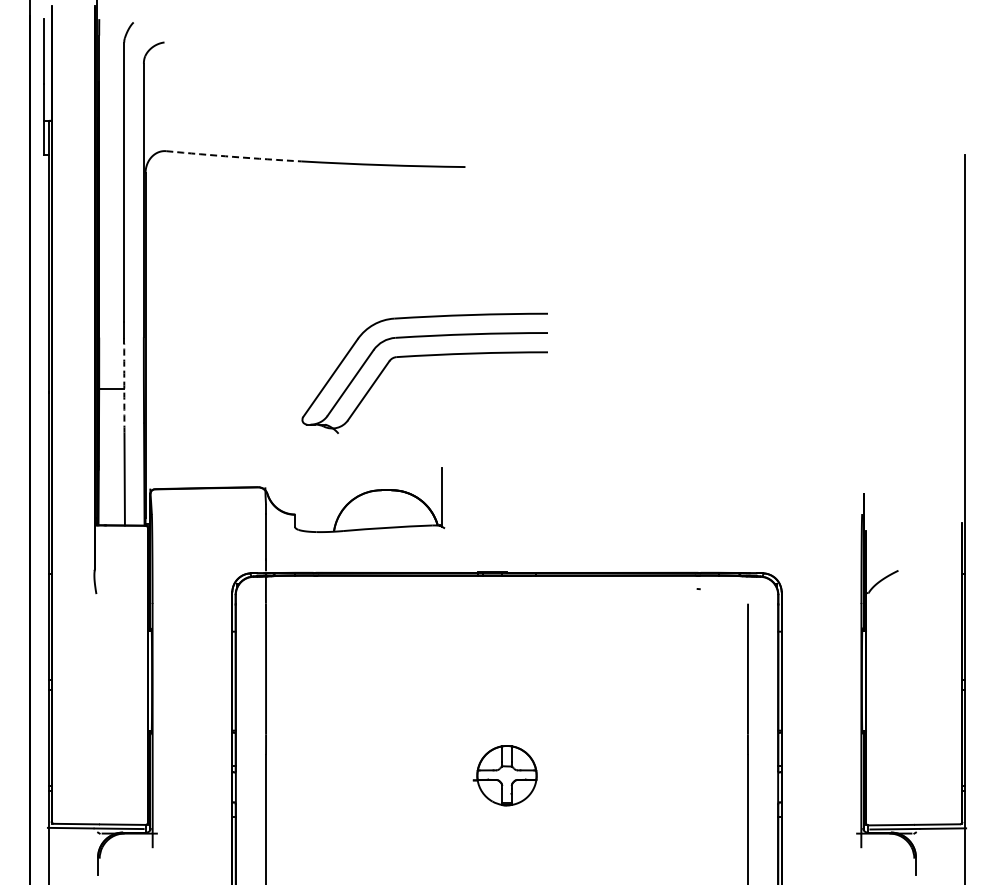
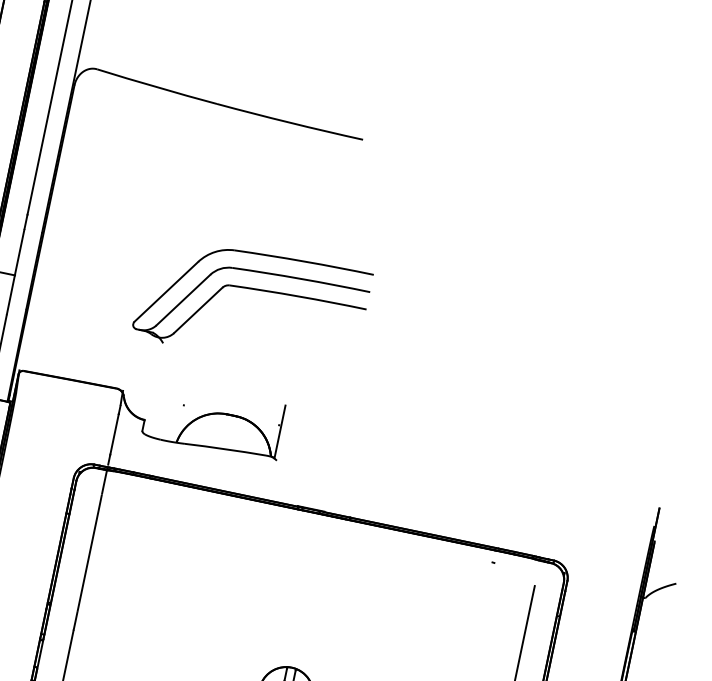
arc: (233, 156) -> (156, 86), dashed -> solid
part: (424, 356) -> (254, 290), moved
arc: (124, 385) -> (15, 272), dashed -> solid

